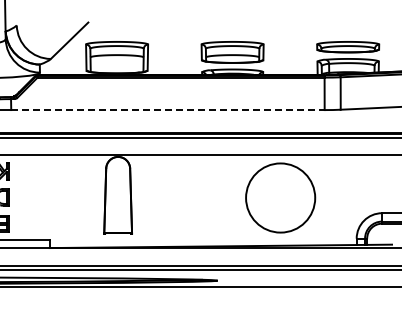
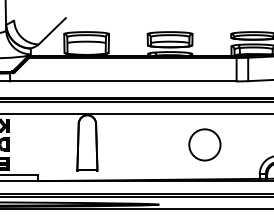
line: (167, 110) -> (123, 81), dashed -> solid
circle: (280, 197) -> (204, 144), size x0.62

